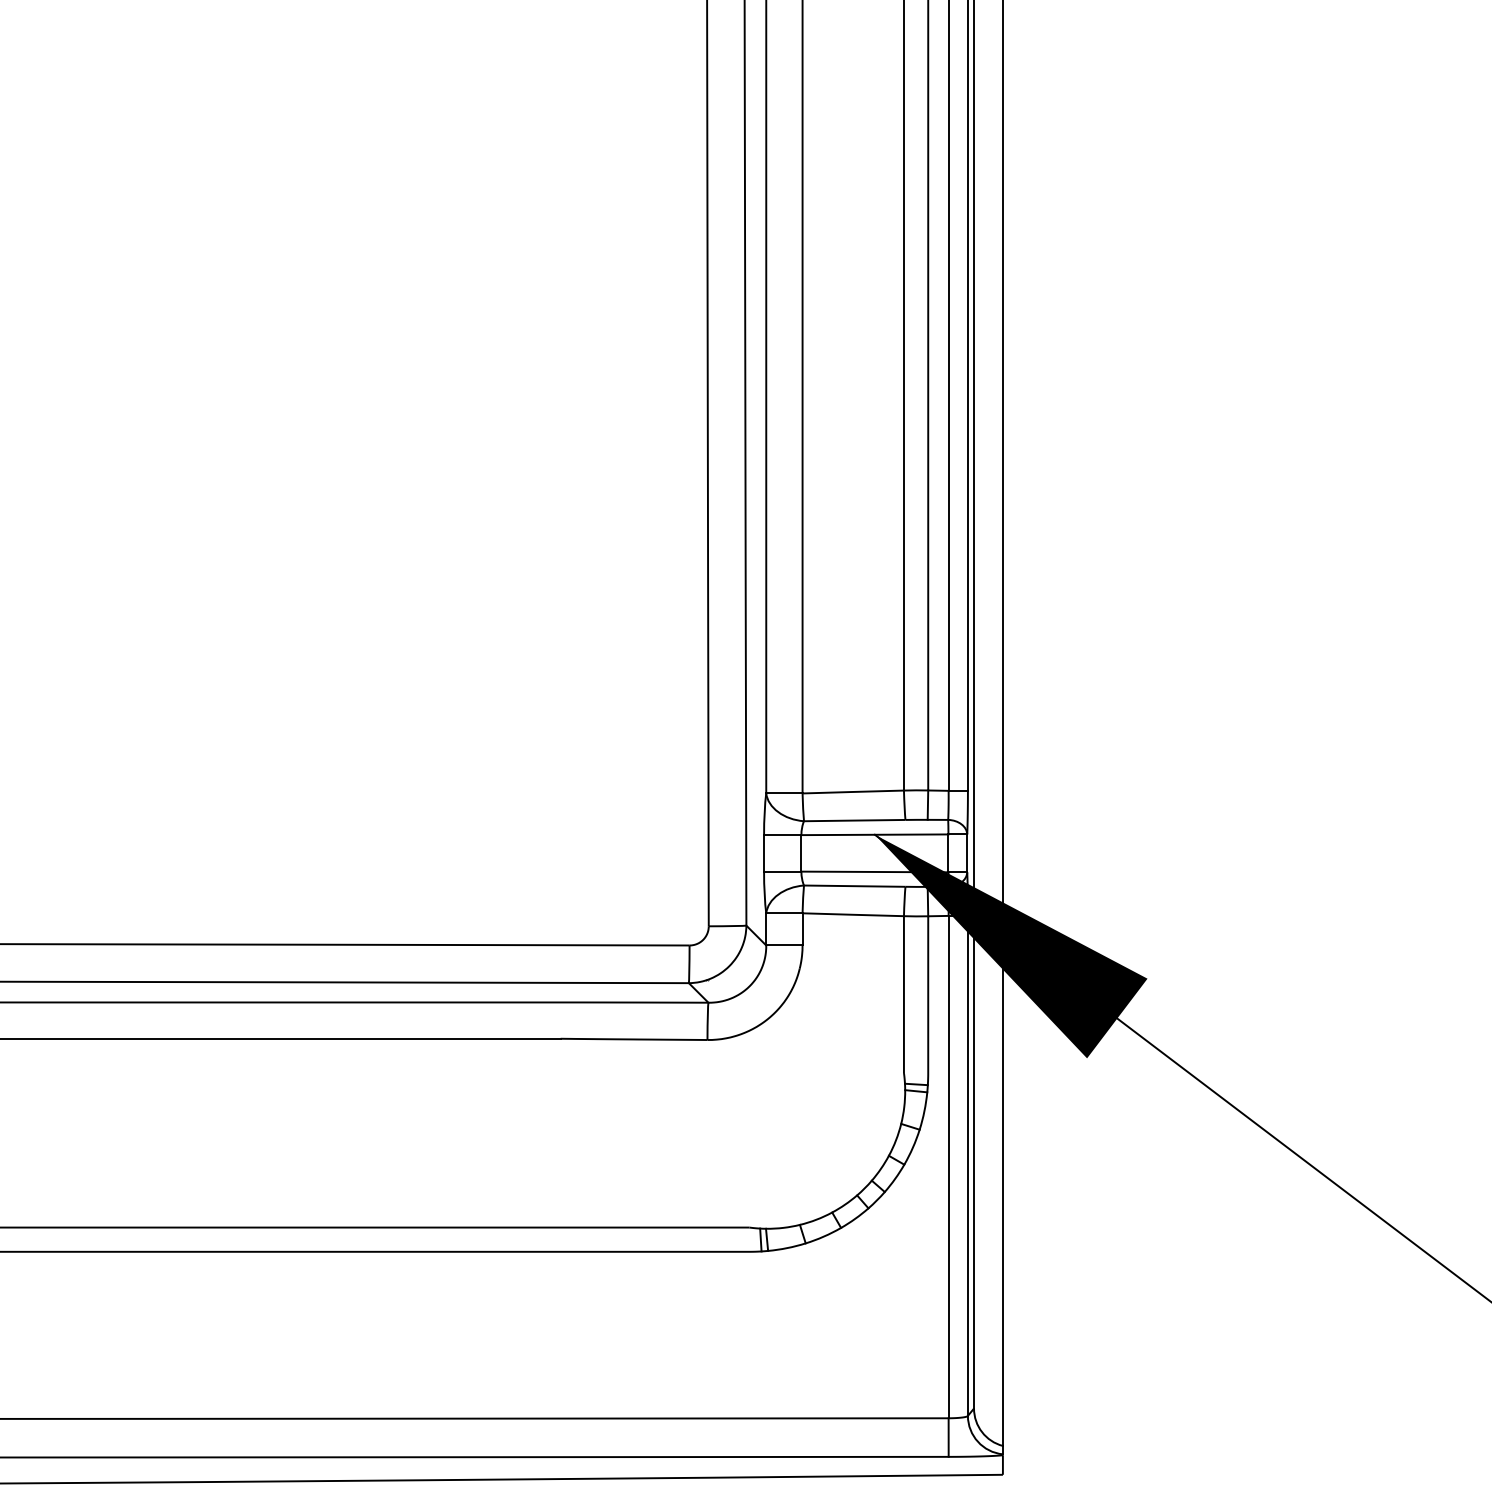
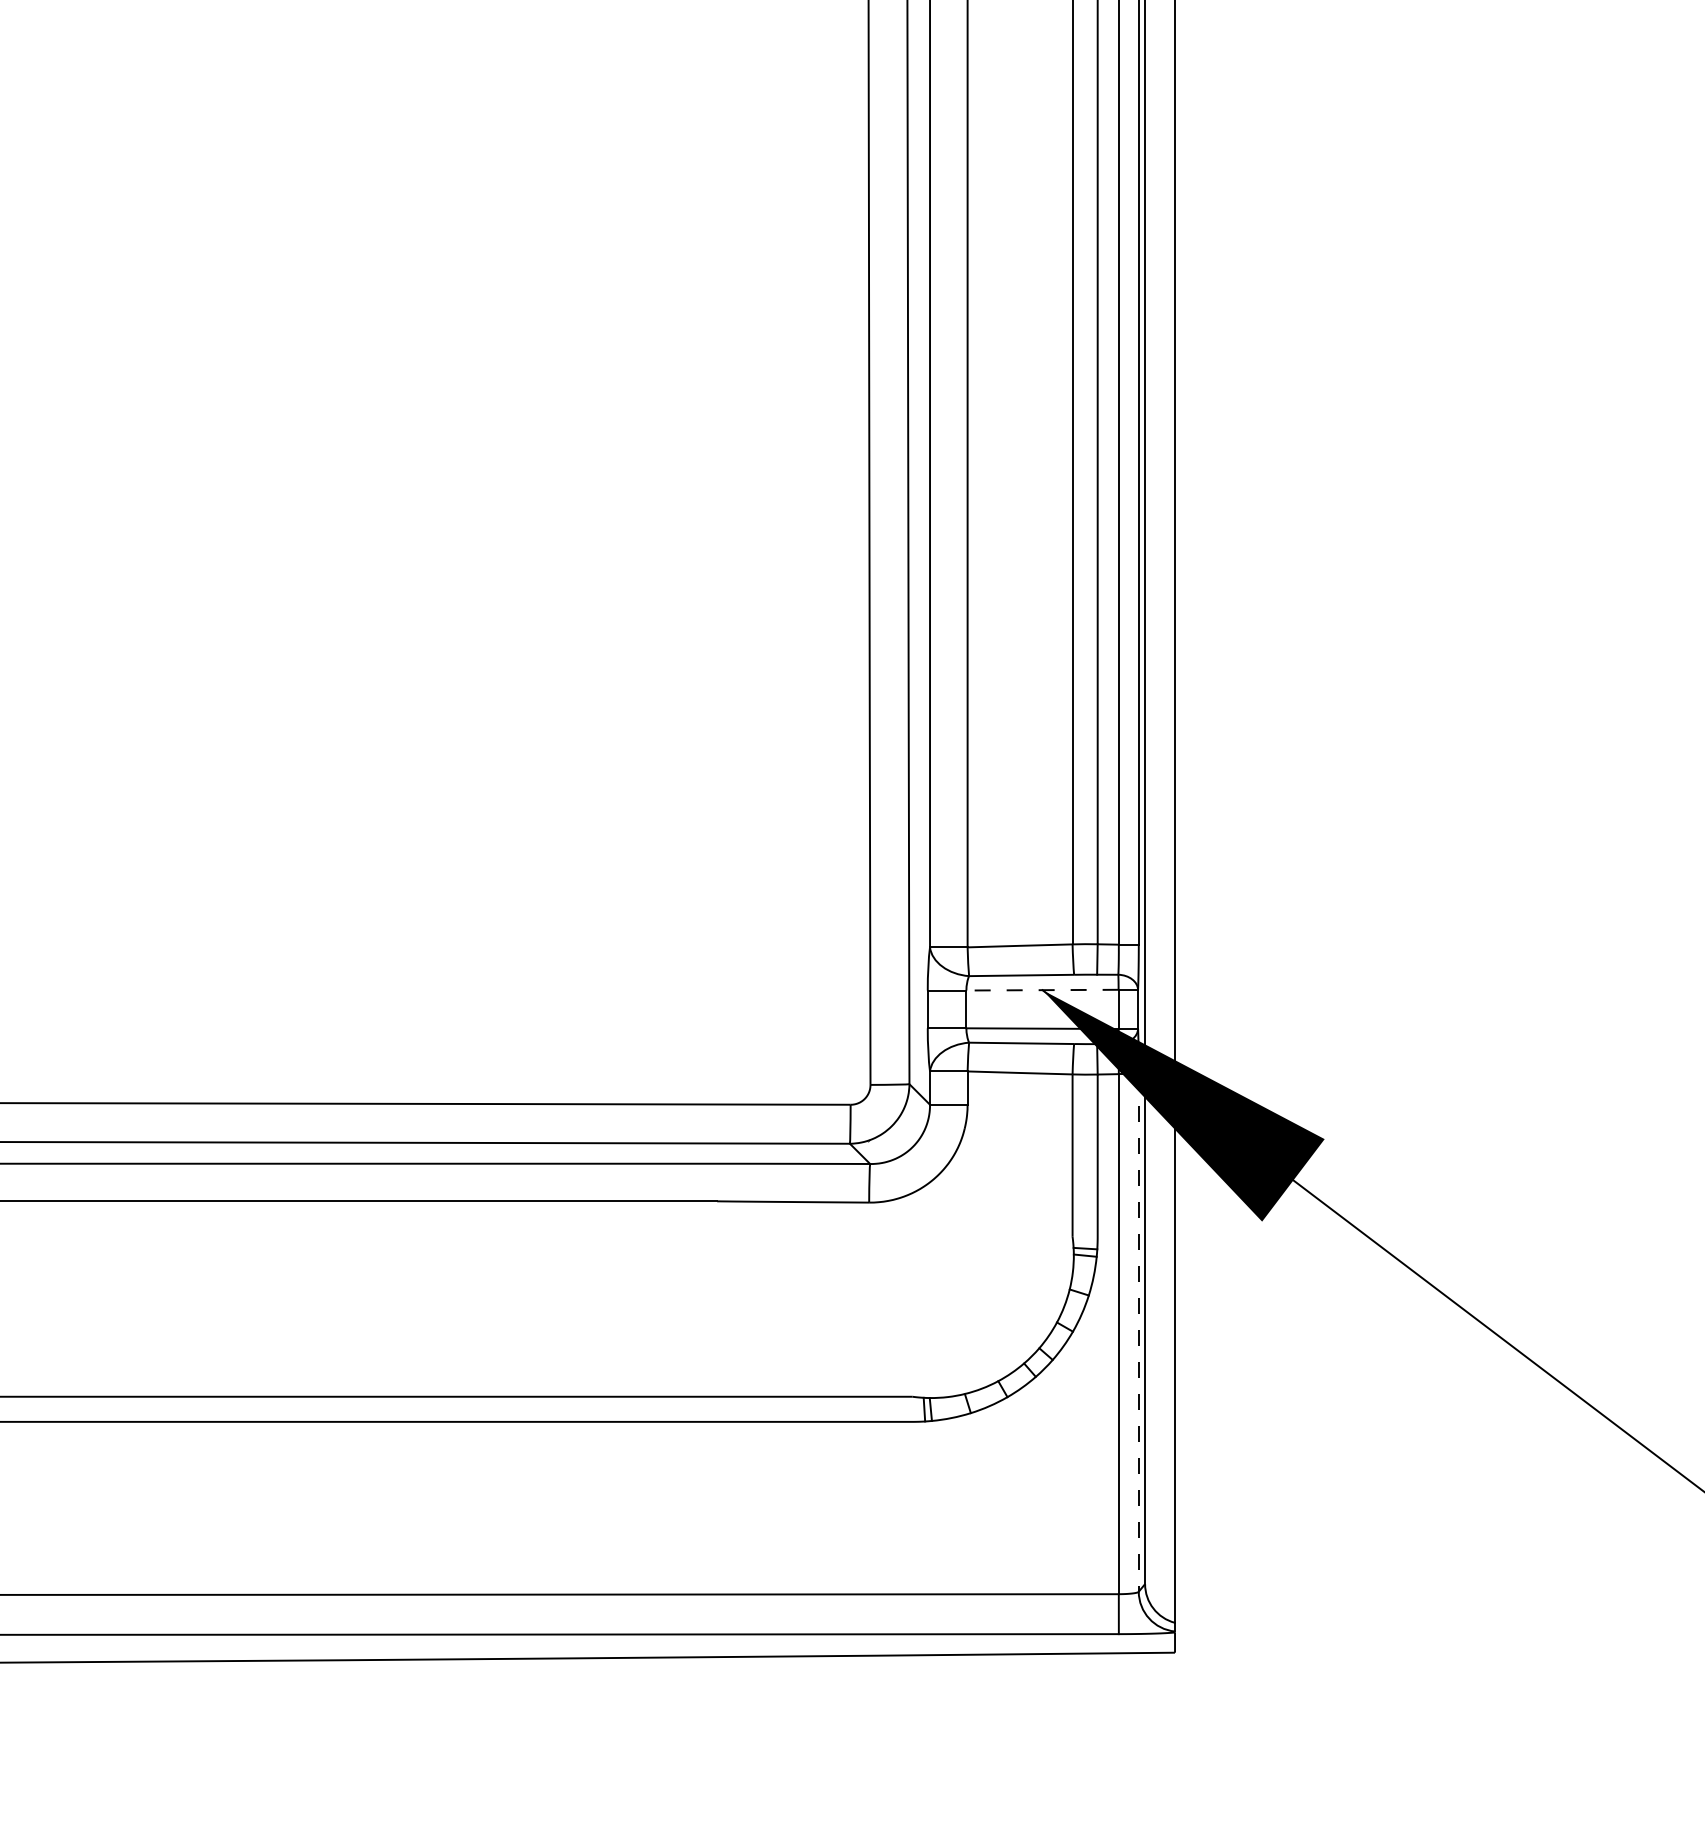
line: (874, 835) -> (1042, 990), solid -> dashed
line: (967, 1165) -> (1138, 1332), solid -> dashed

